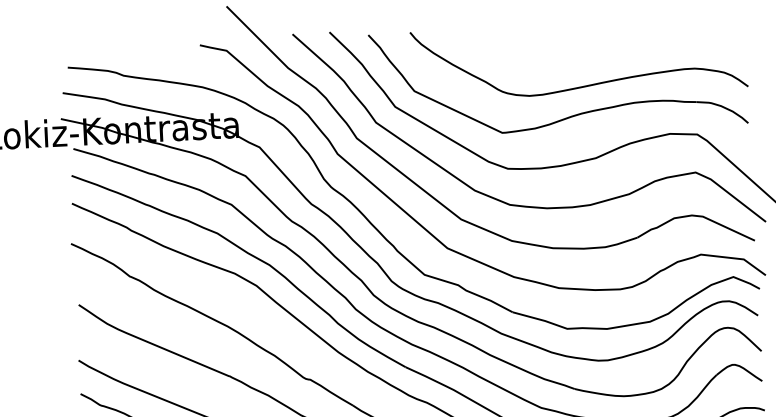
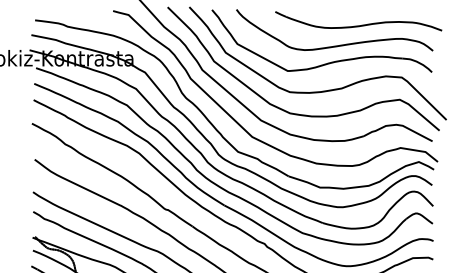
part: (618, 42) -> (358, 21), added

